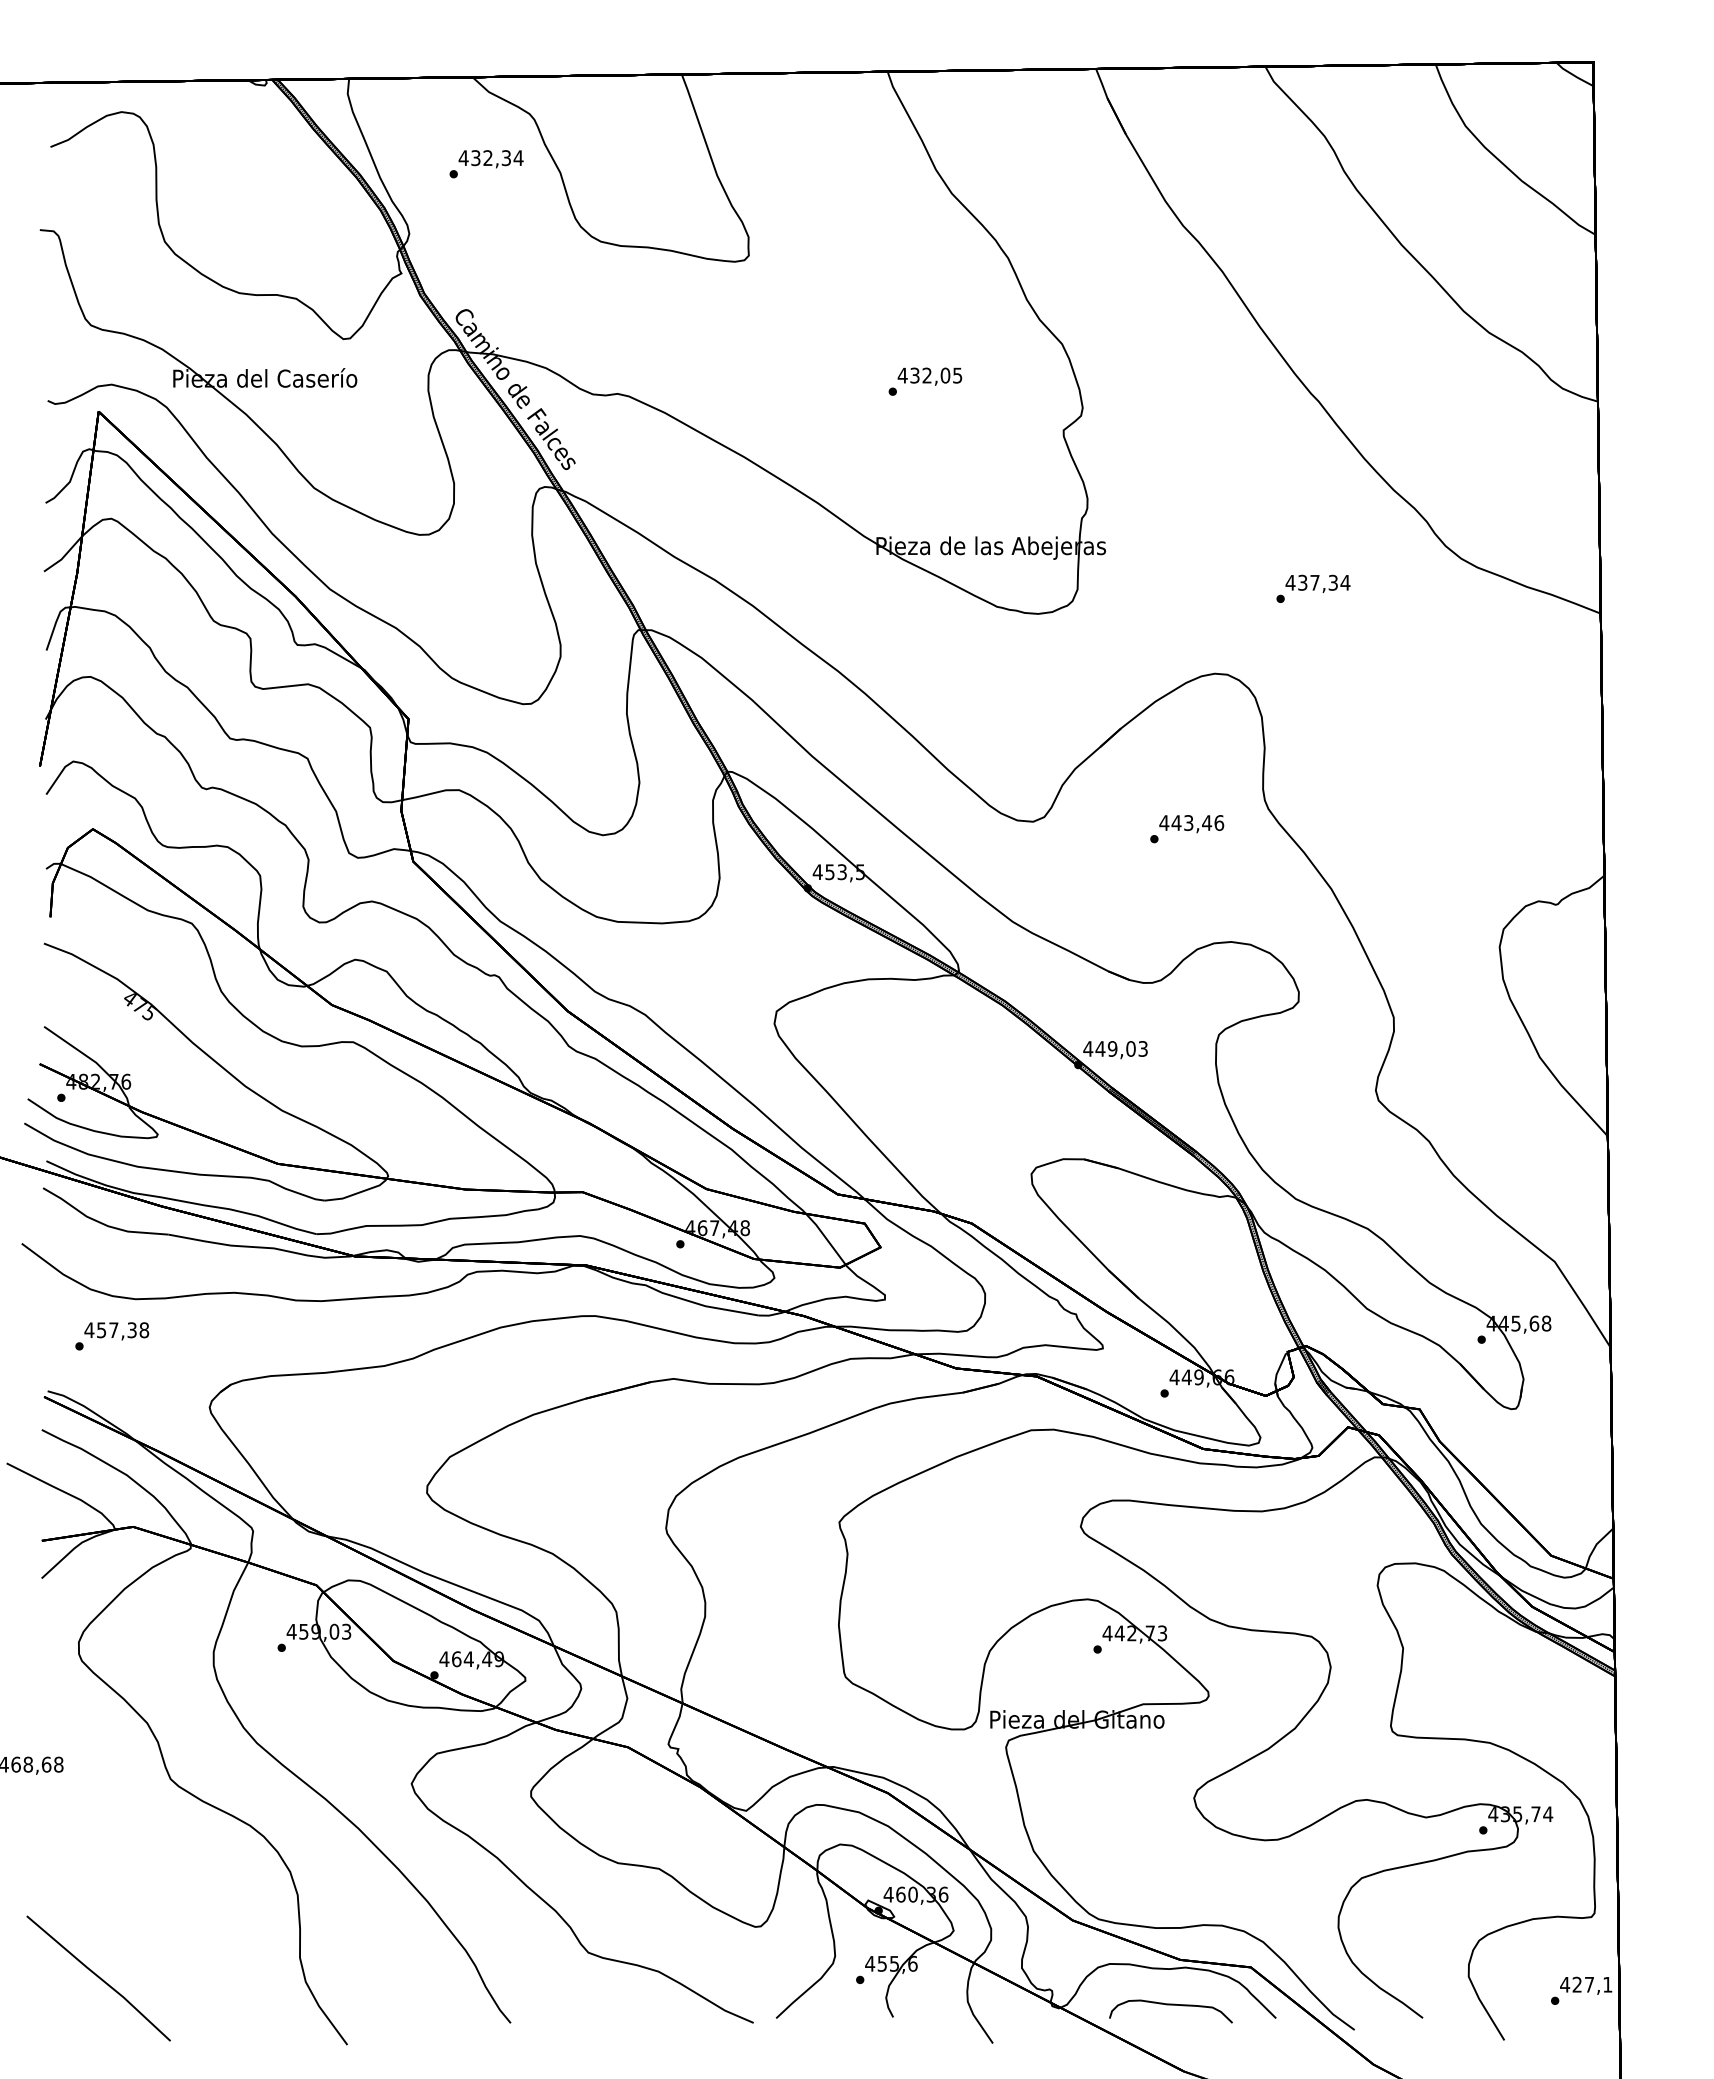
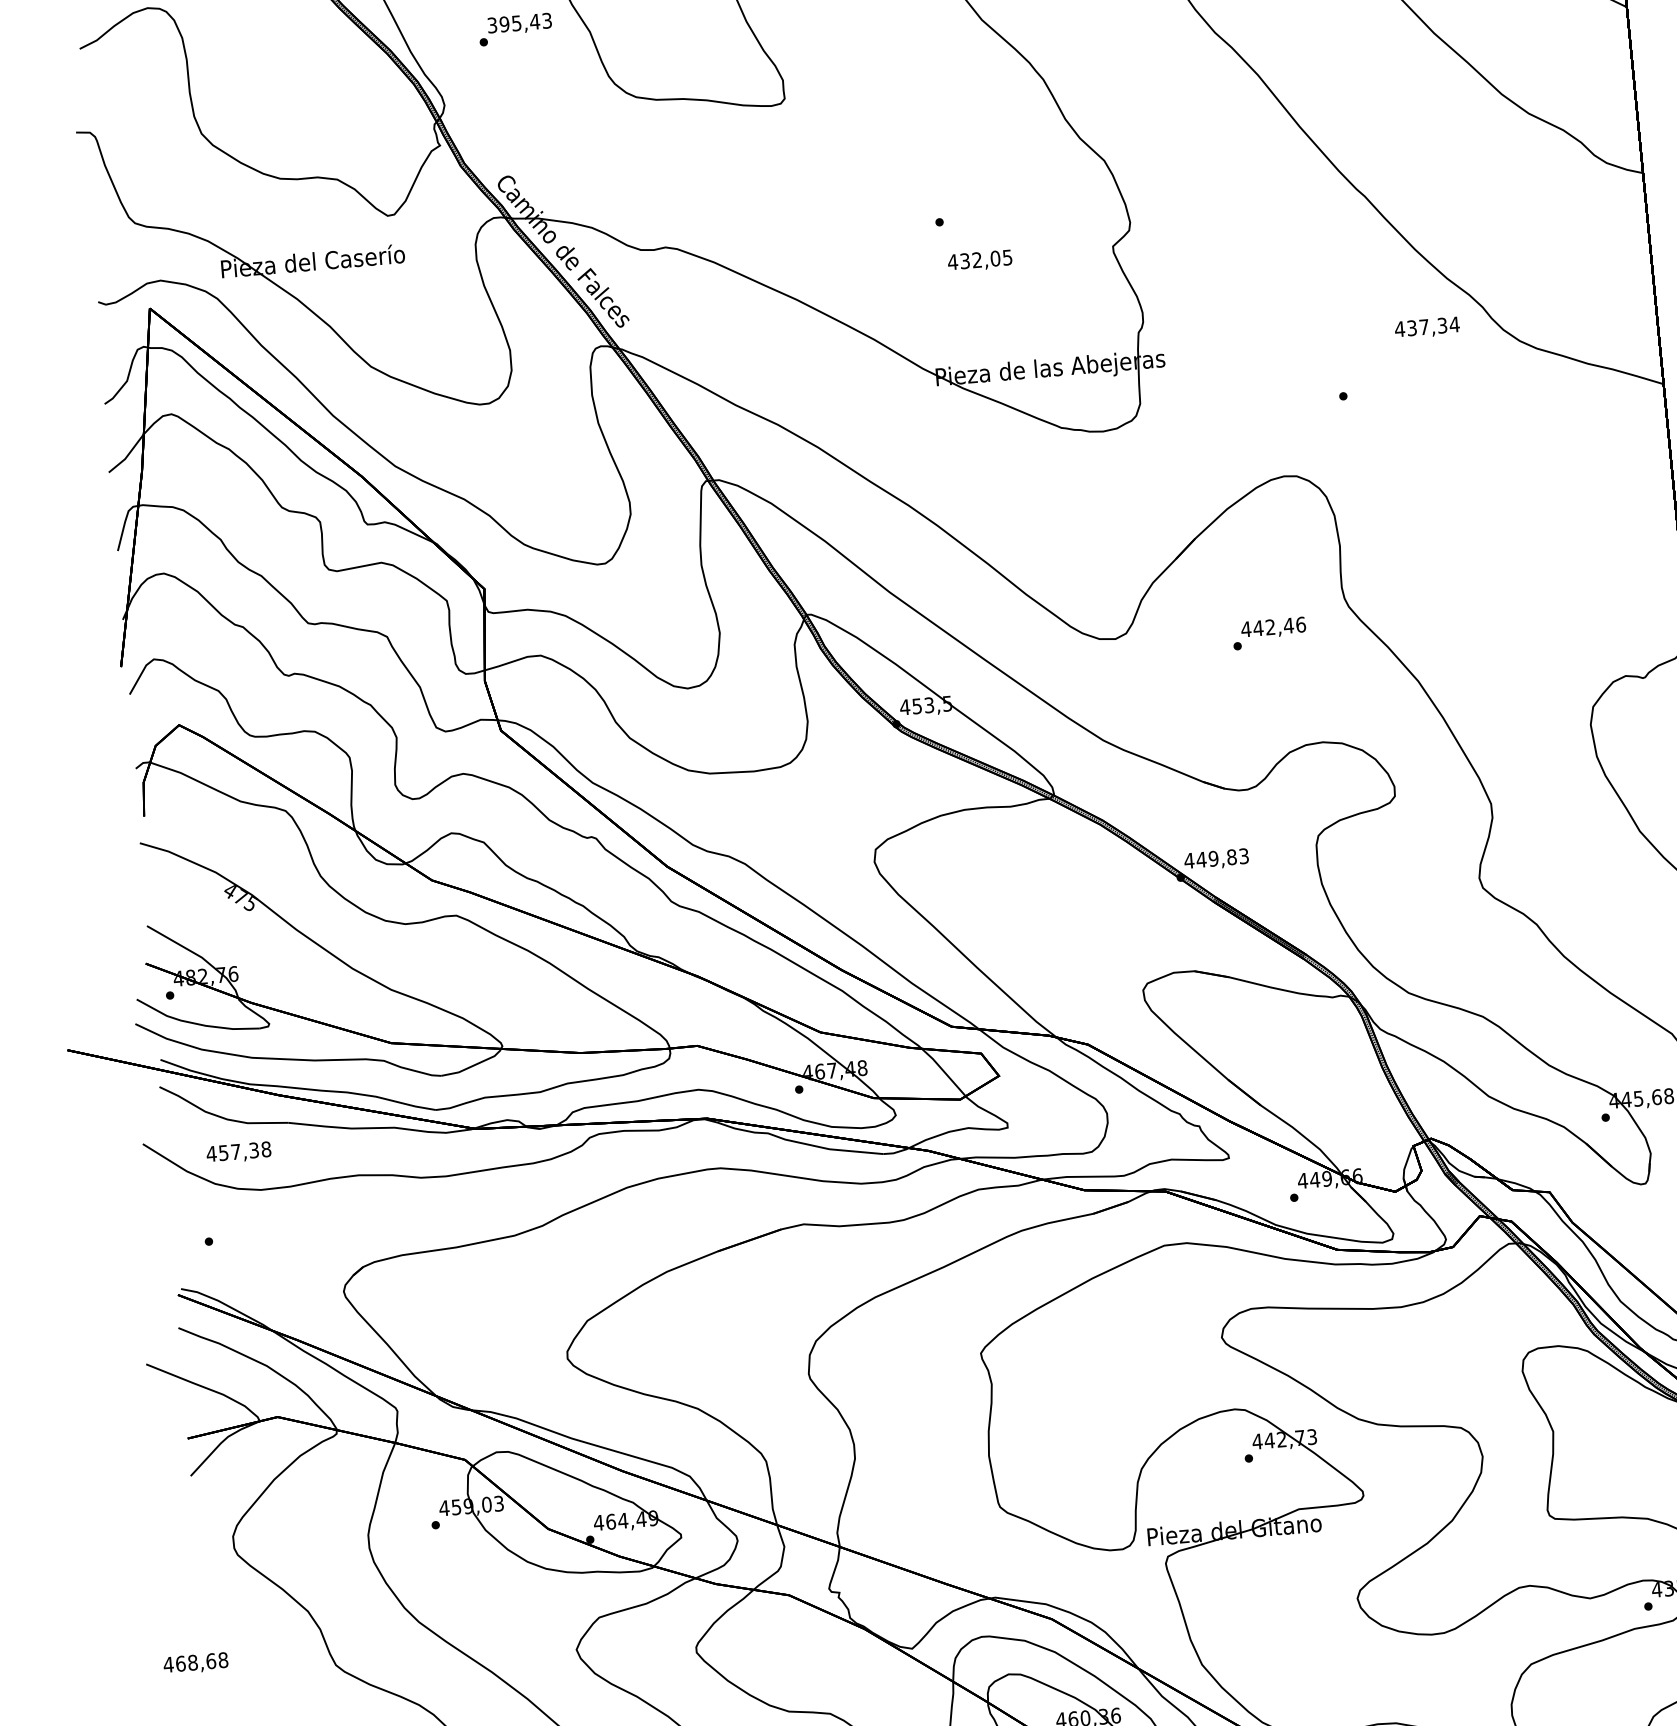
text: (490, 158) -> (519, 23), 432,34 -> 395,43
text: (929, 376) -> (979, 260), moved
text: (1317, 583) -> (1426, 327), moved
text: (1188, 823) -> (1270, 627), 443,46 -> 442,46
text: (1130, 1048) -> (1231, 856), 449,03 -> 449,83
text: (116, 1331) -> (238, 1152), moved

